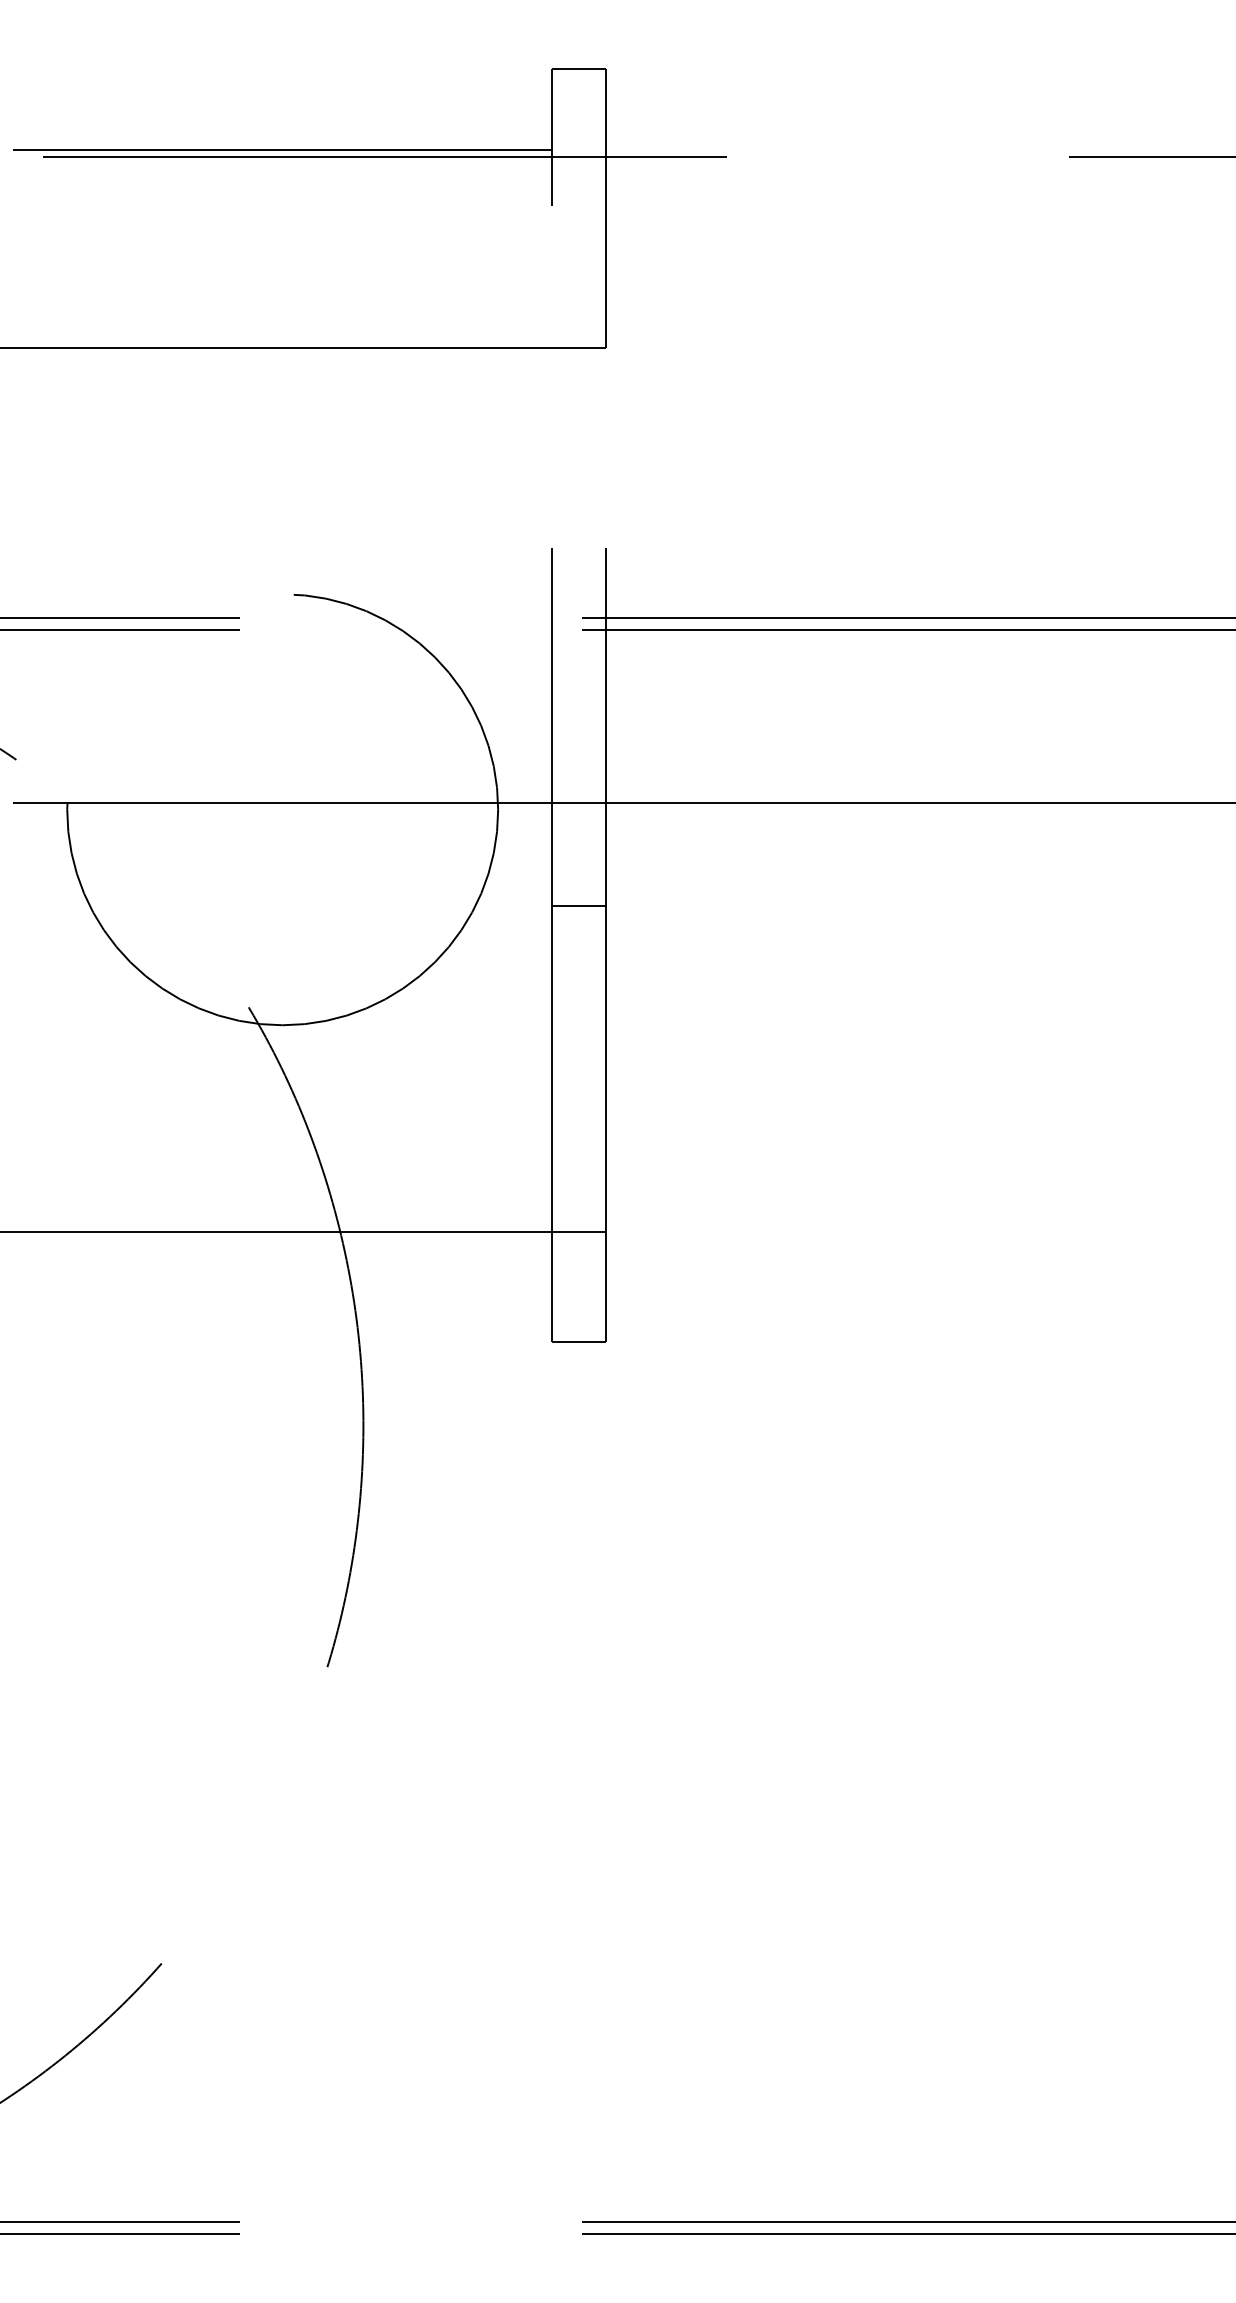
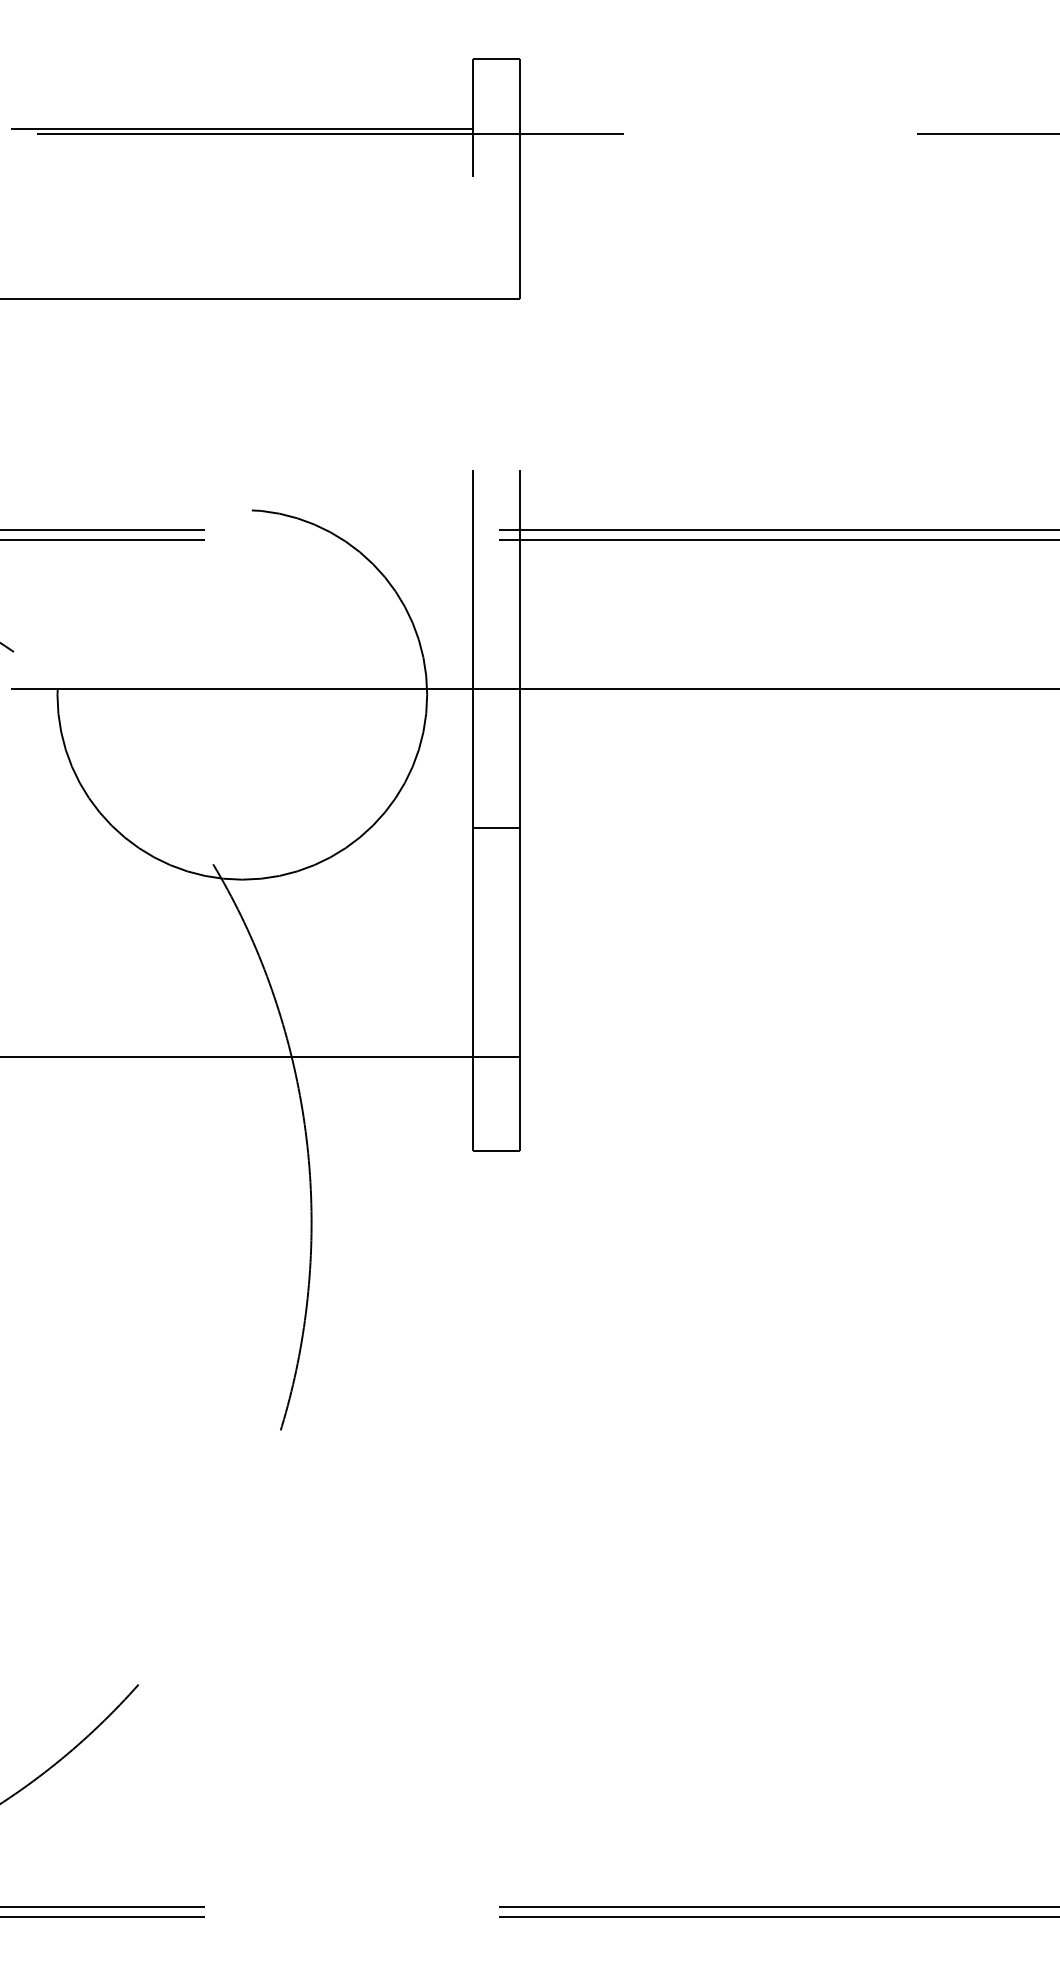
line: (578, 906) -> (496, 827), moved

